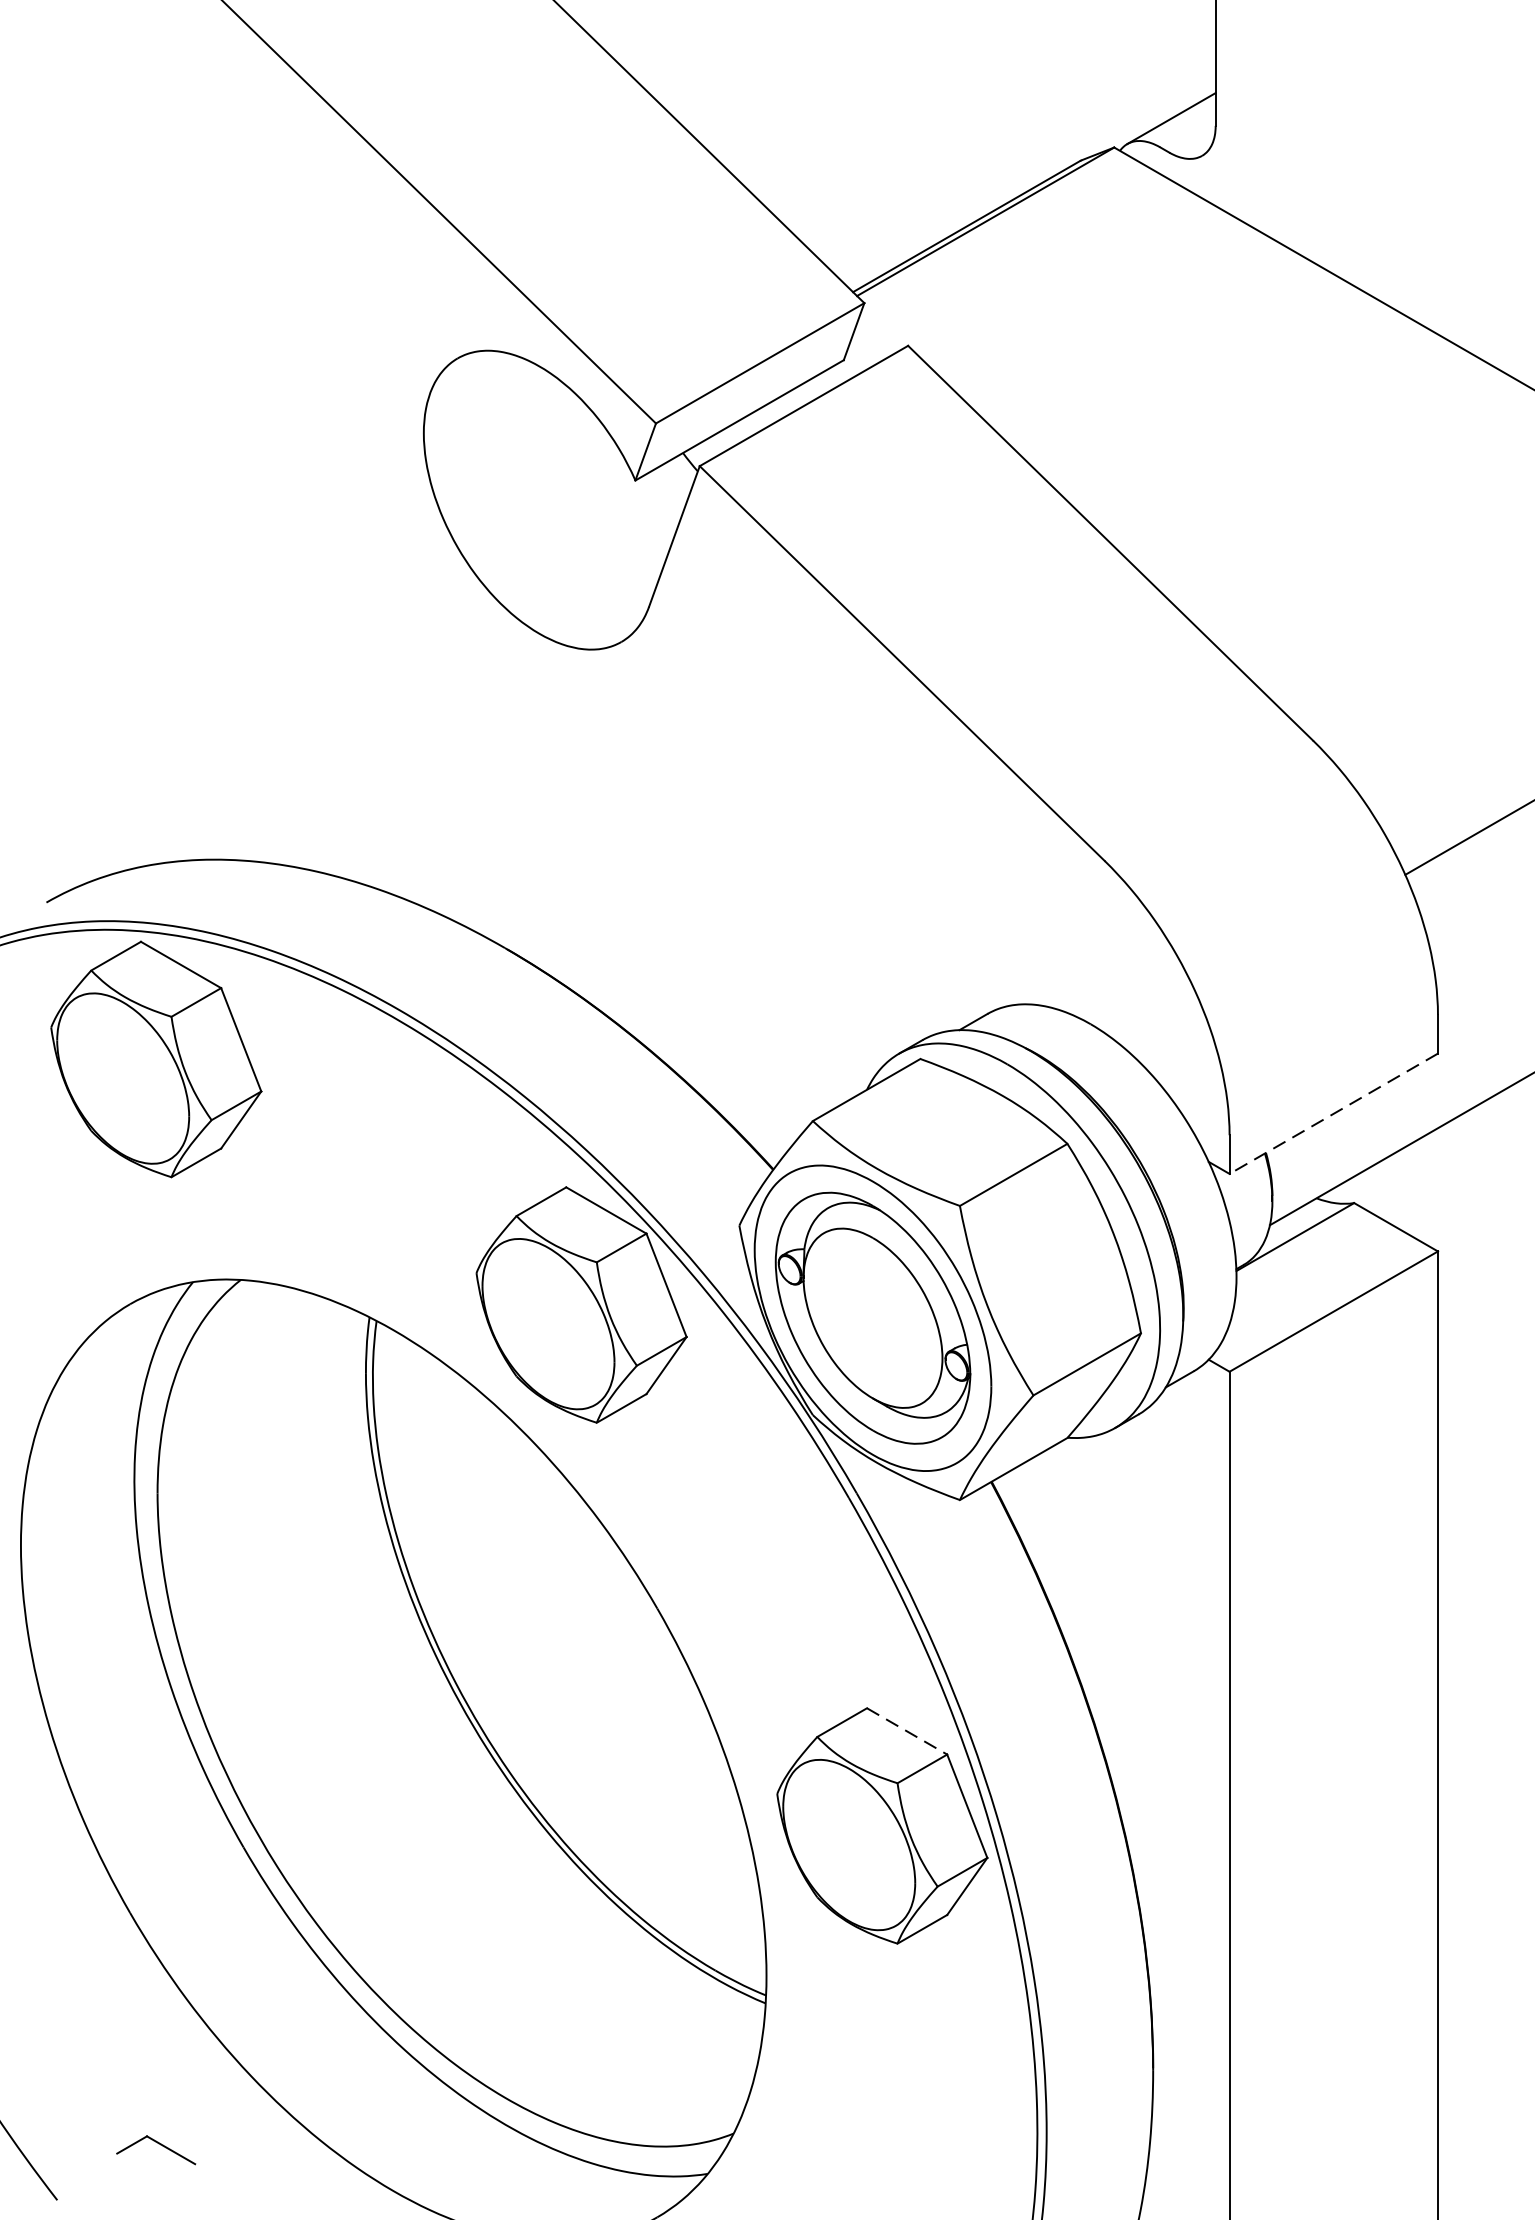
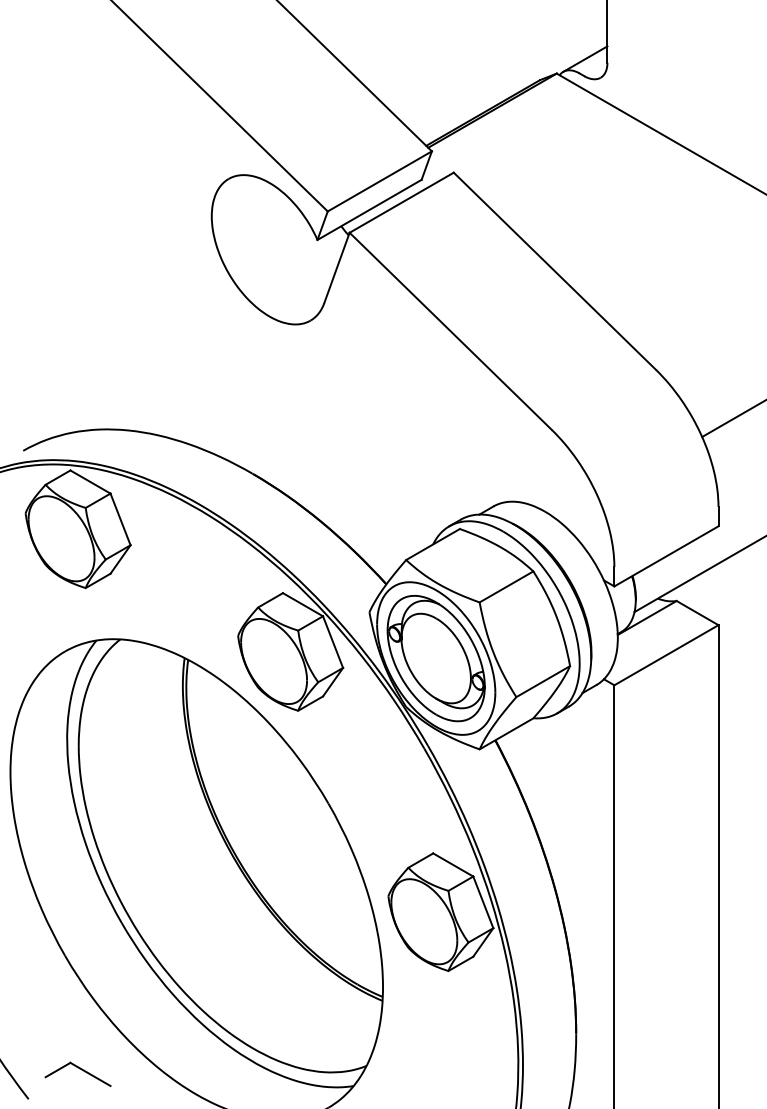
line: (1333, 1114) -> (666, 556), dashed -> solid
line: (907, 1732) -> (453, 865), dashed -> solid
part: (155, 2148) -> (77, 1073), size x1.67

